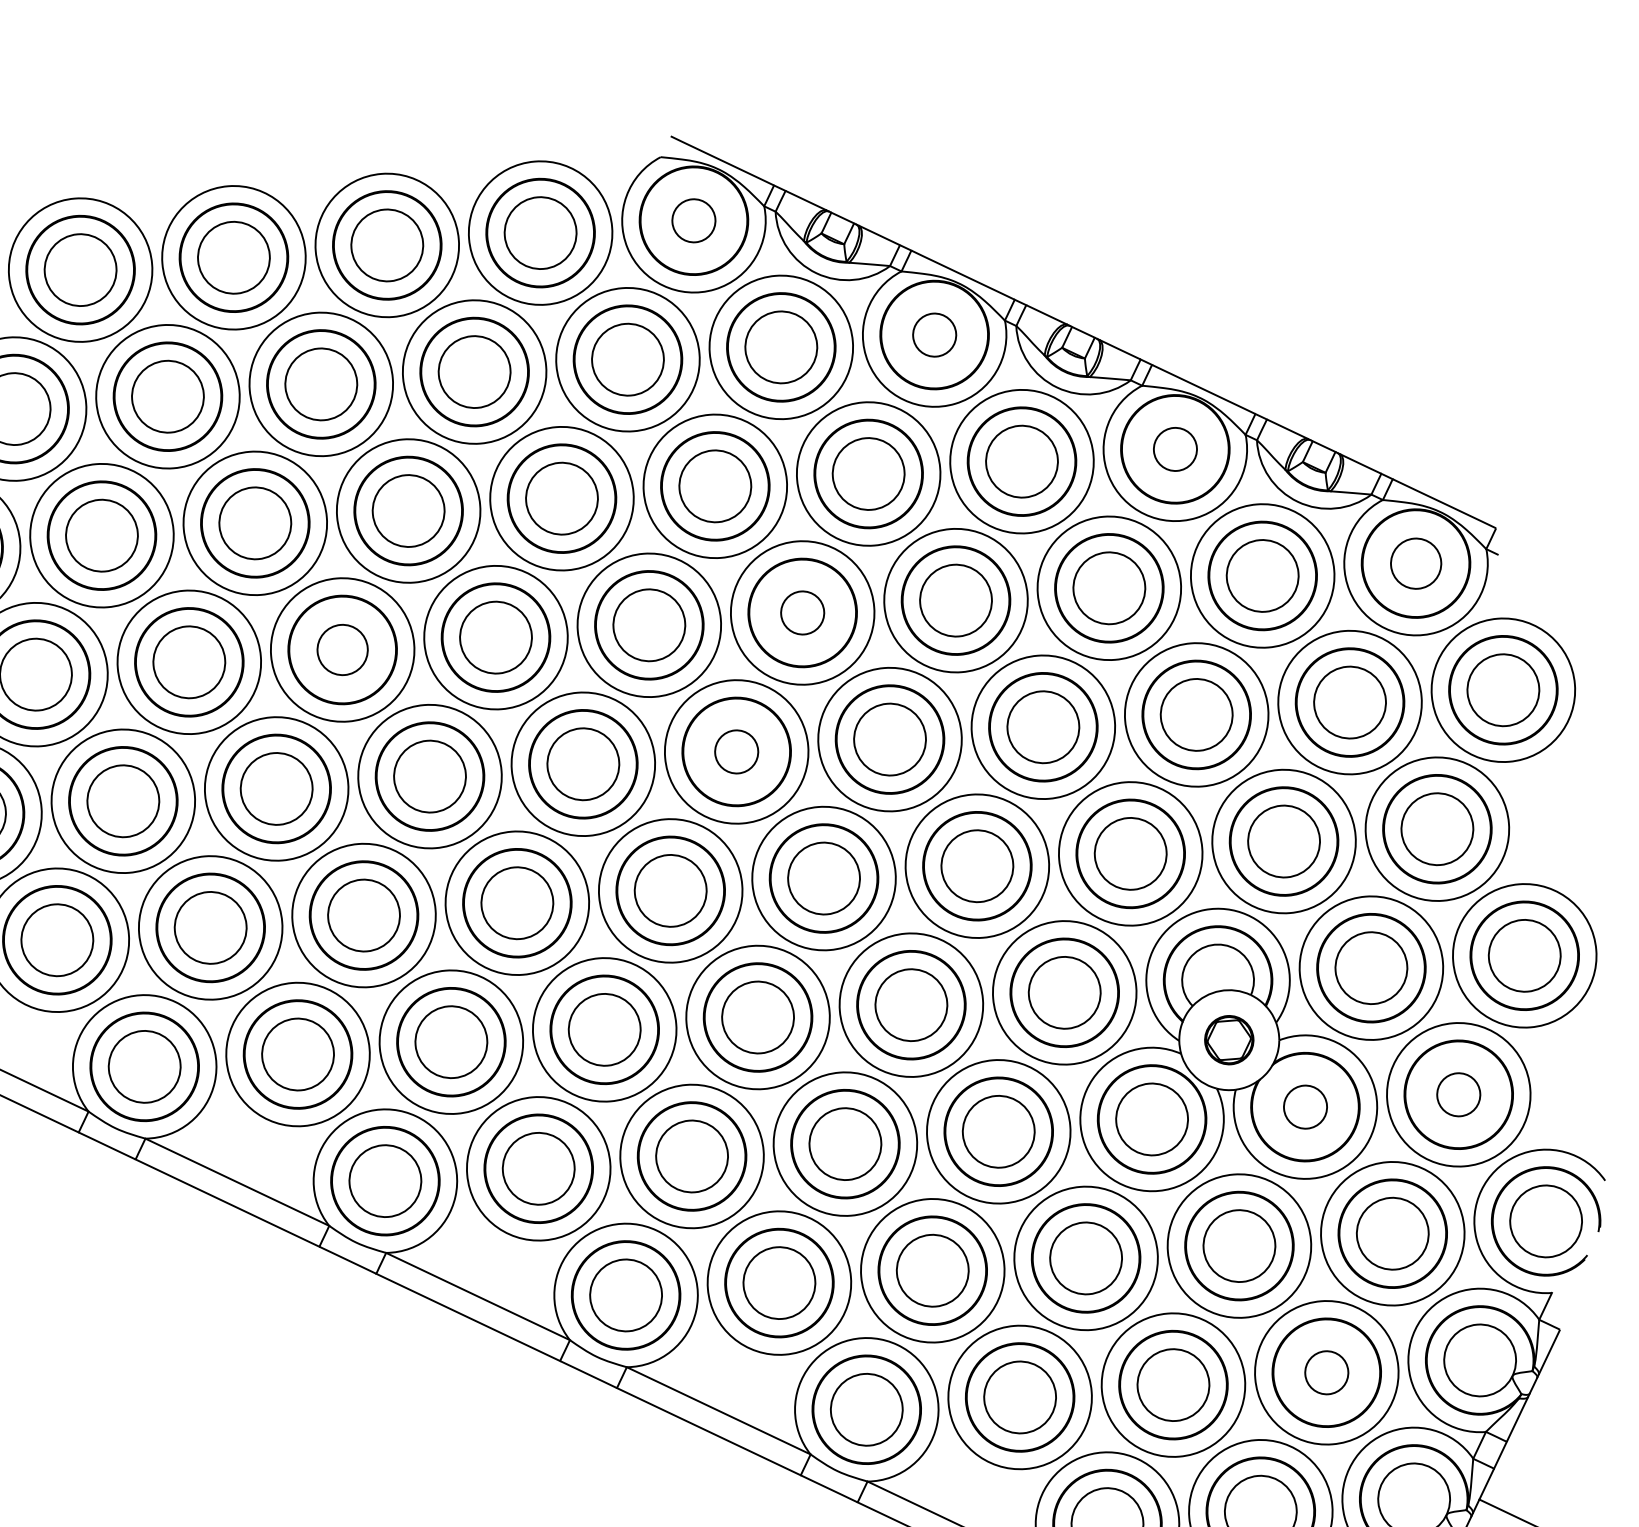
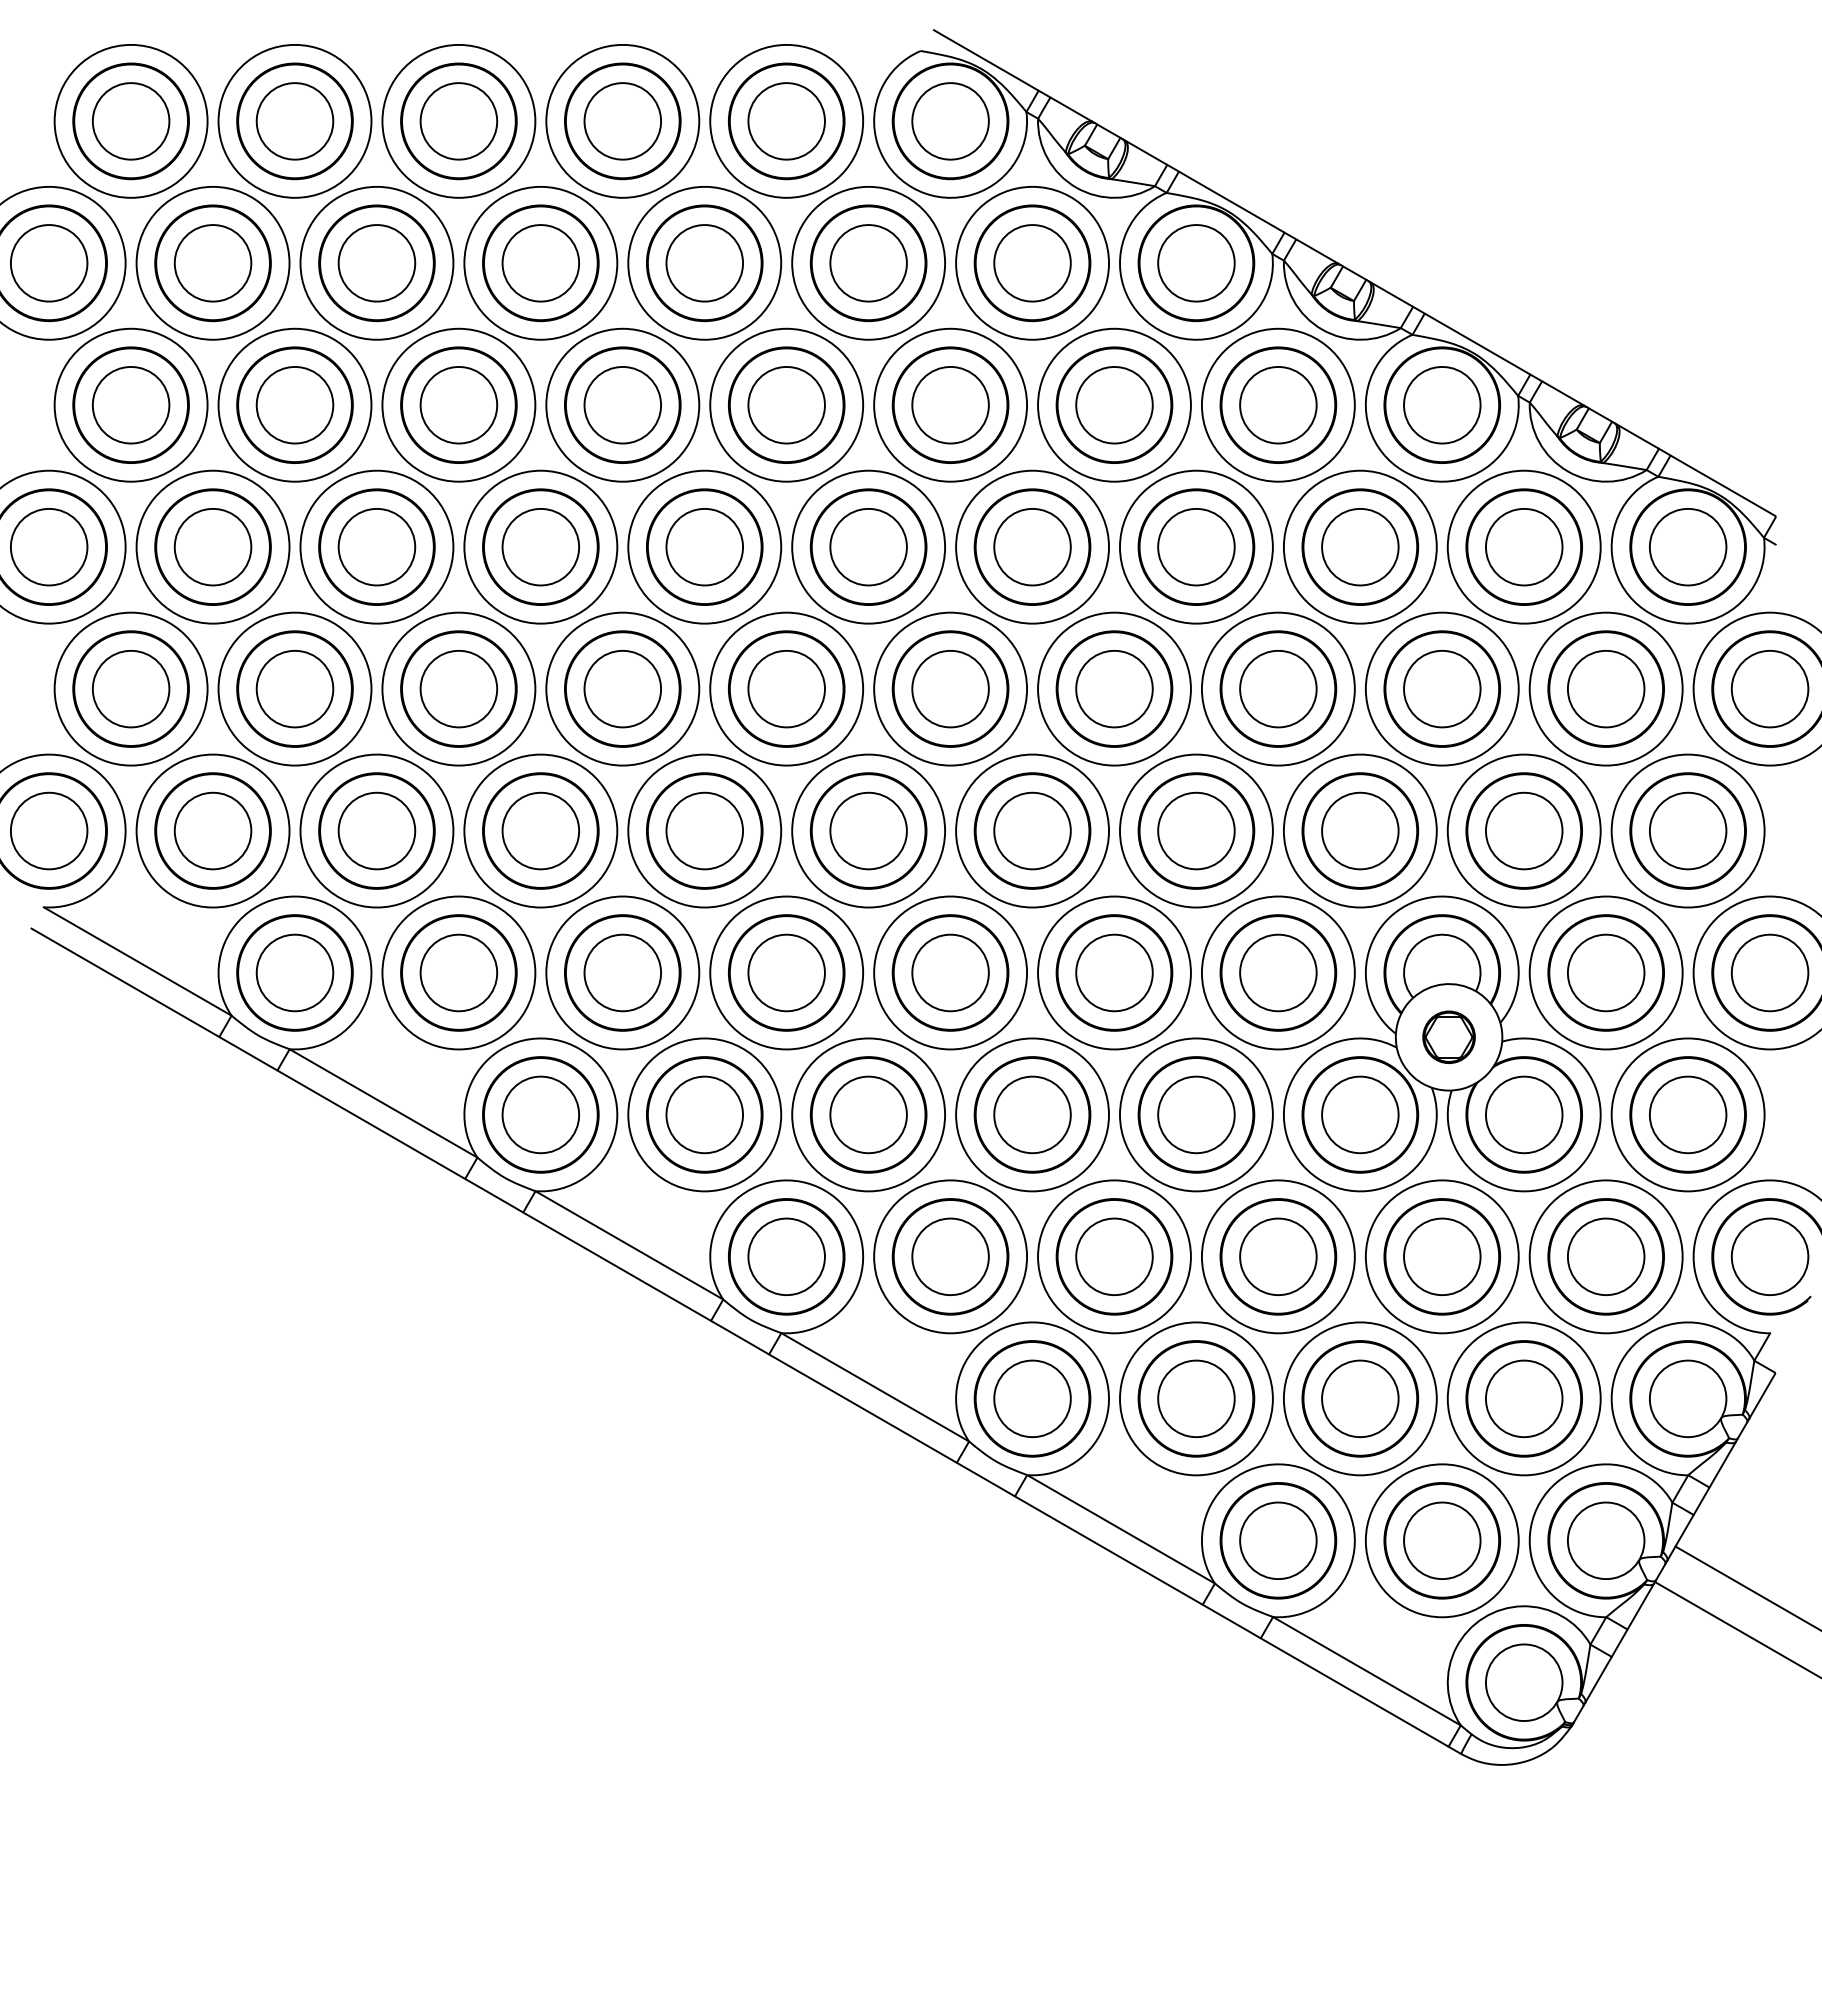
circle: (693, 220) -> (950, 121), size x1.67
circle: (934, 335) -> (1196, 263), size x1.67
circle: (1175, 449) -> (1442, 405), size x1.67
circle: (1416, 563) -> (1688, 547), size x1.43
circle: (802, 612) -> (1032, 546), size x1.67
circle: (342, 649) -> (540, 546), size x1.43
circle: (736, 751) -> (950, 688), size x1.67
circle: (1458, 1094) -> (1687, 1114), size x1.67
circle: (1305, 1106) -> (1524, 1114), size x1.67
circle: (1326, 1372) -> (1523, 1398), size x1.67

